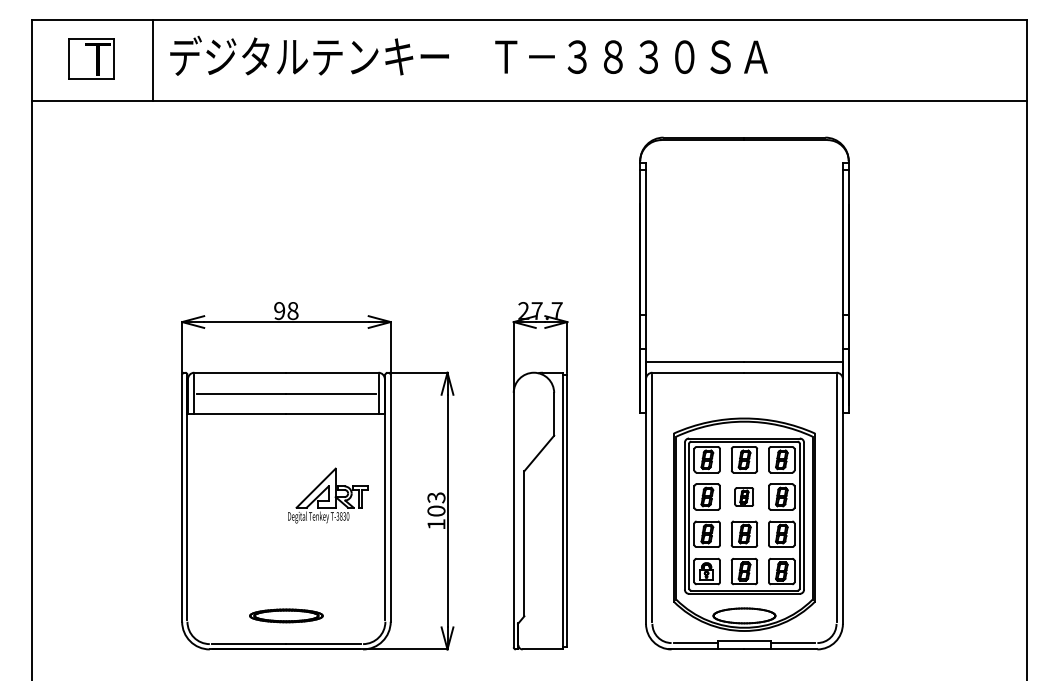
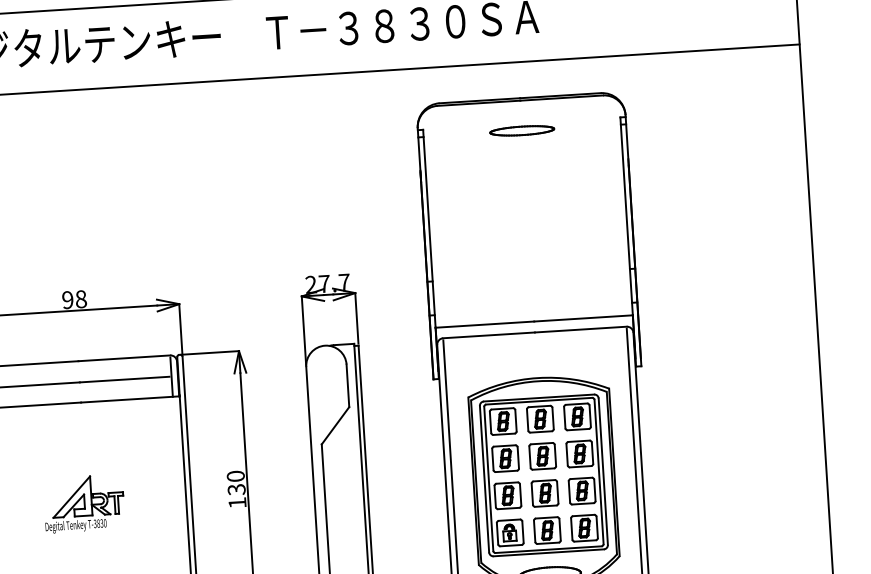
part: (744, 170) -> (522, 130), added
part: (328, 495) -> (84, 503), moved
part: (743, 496) -> (541, 455), size x1.43
text: (436, 504) -> (236, 483), 103 -> 130

